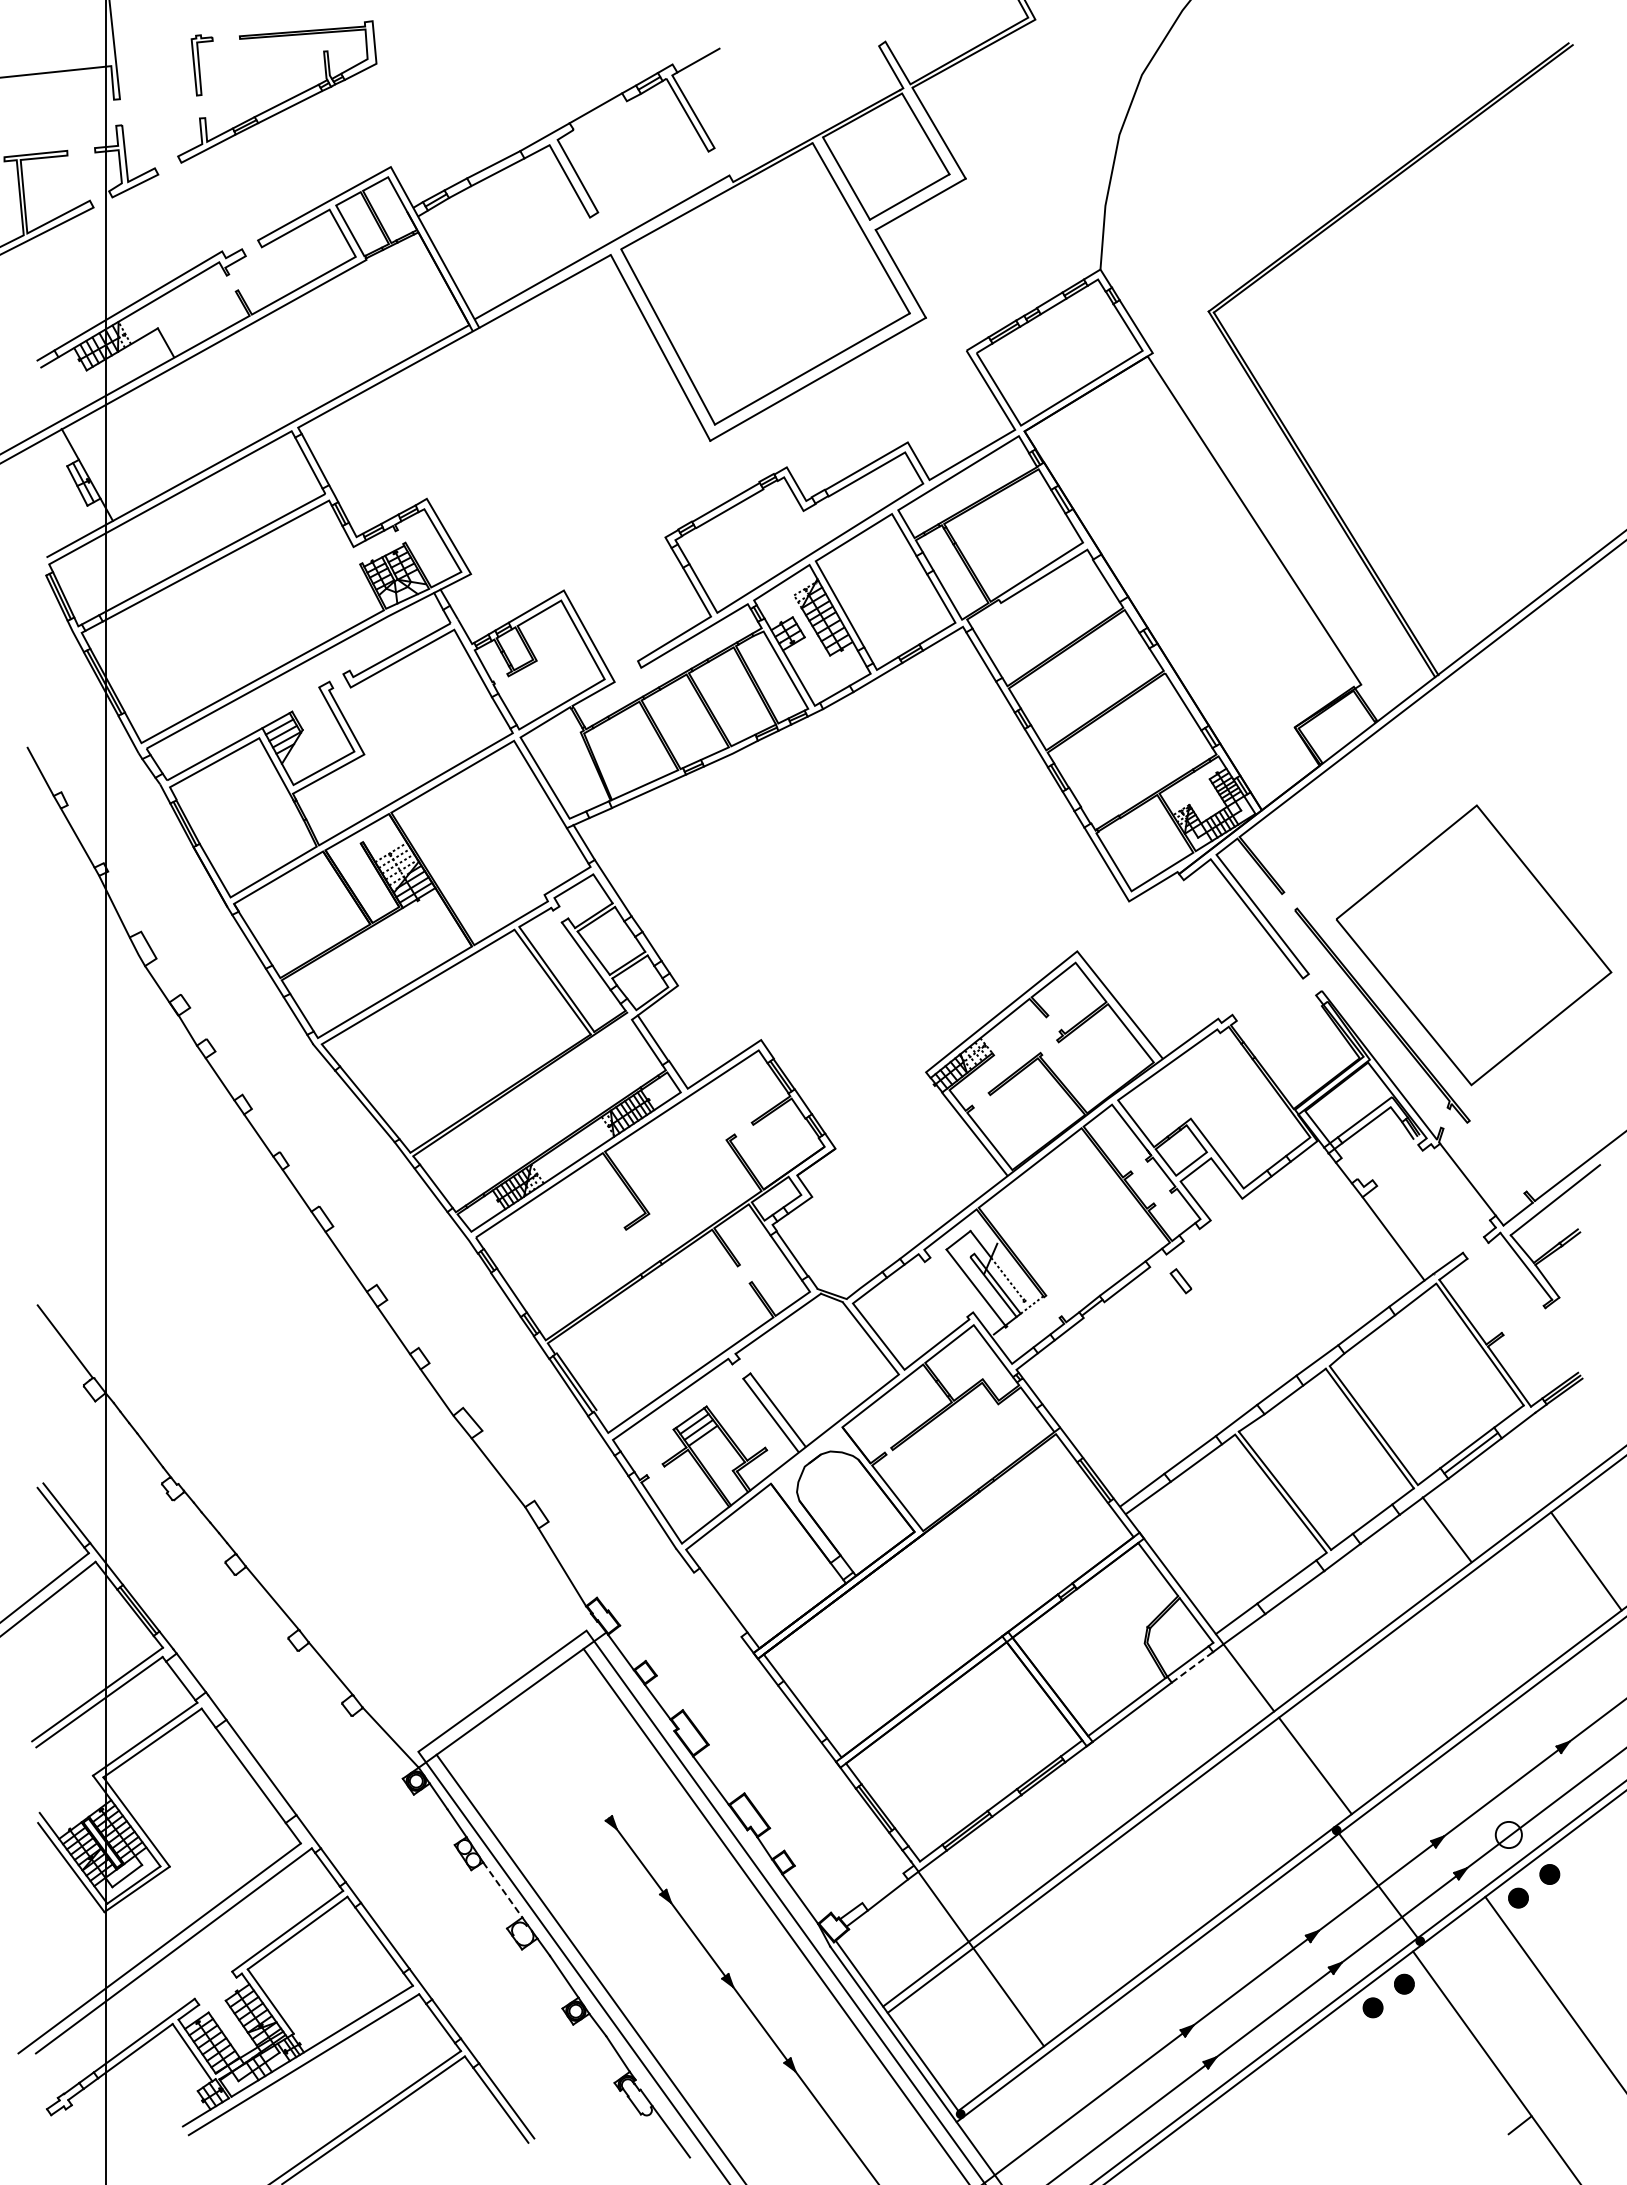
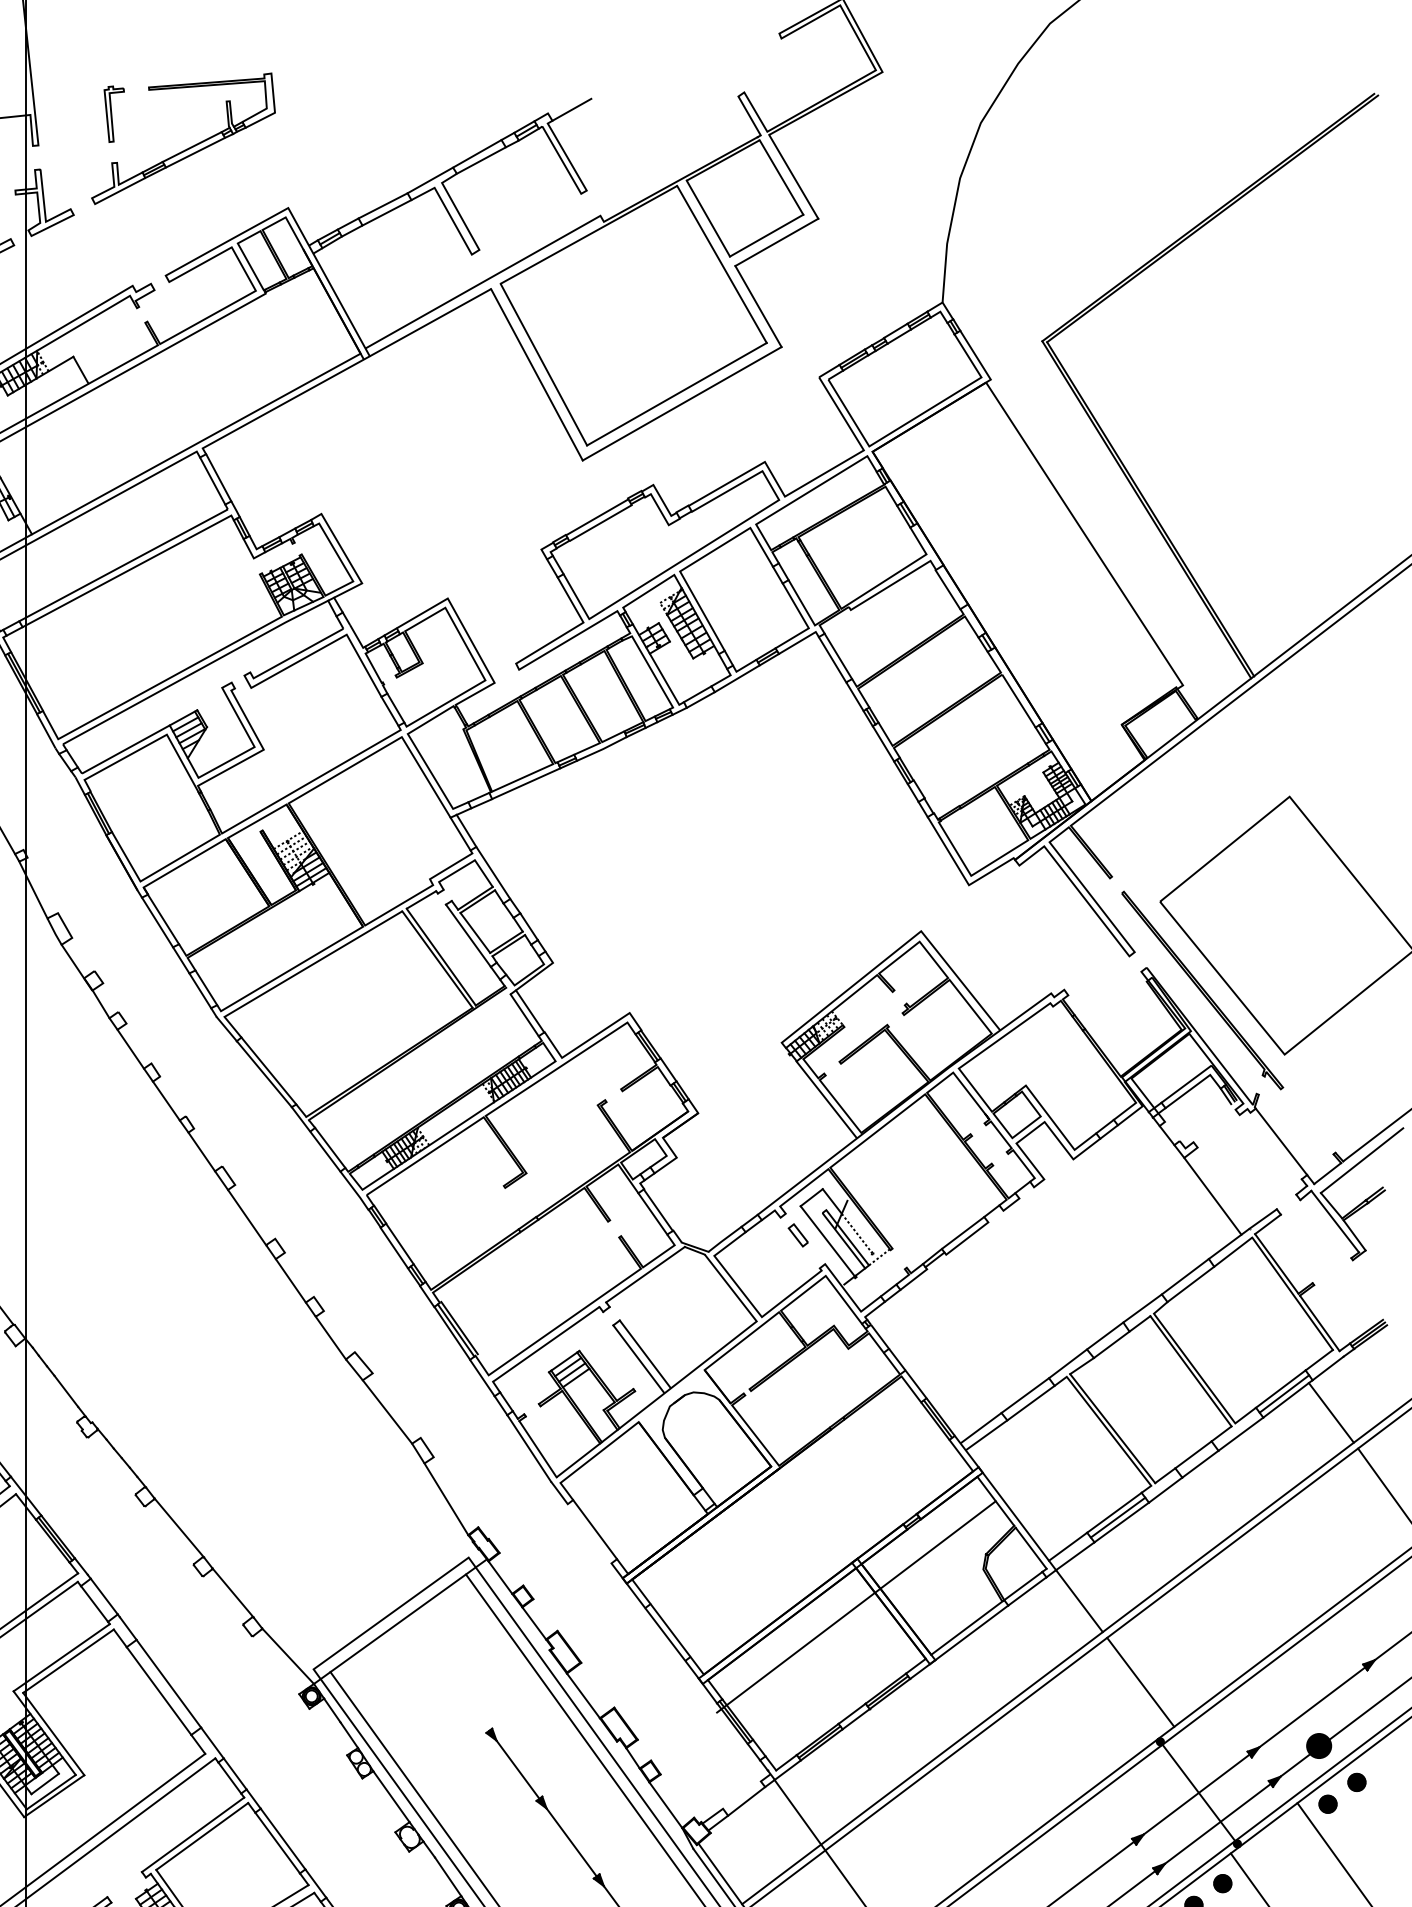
line: (599, 115) -> (480, 160), added
line: (1178, 1281) -> (795, 1235), moved
line: (1446, 1529) -> (1330, 1412), moved
line: (1290, 1586) -> (1117, 1516), added
line: (1192, 1667) -> (1027, 1591), dashed -> solid
line: (1006, 1683) -> (855, 1606), added
fill: (1508, 1834) -> (1318, 1745), added
line: (502, 1889) -> (391, 1796), dashed -> solid

